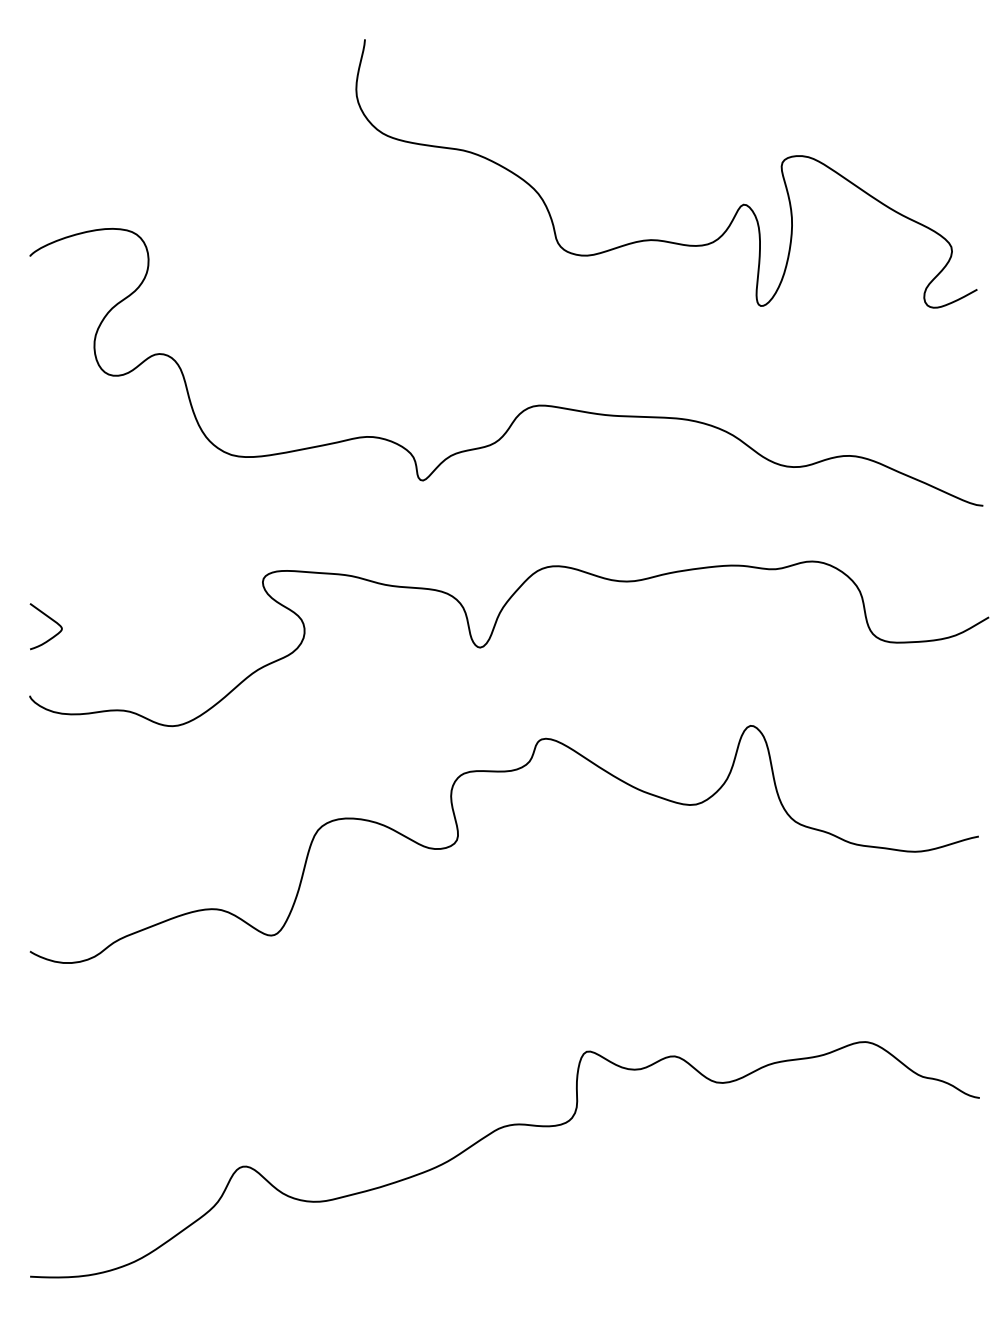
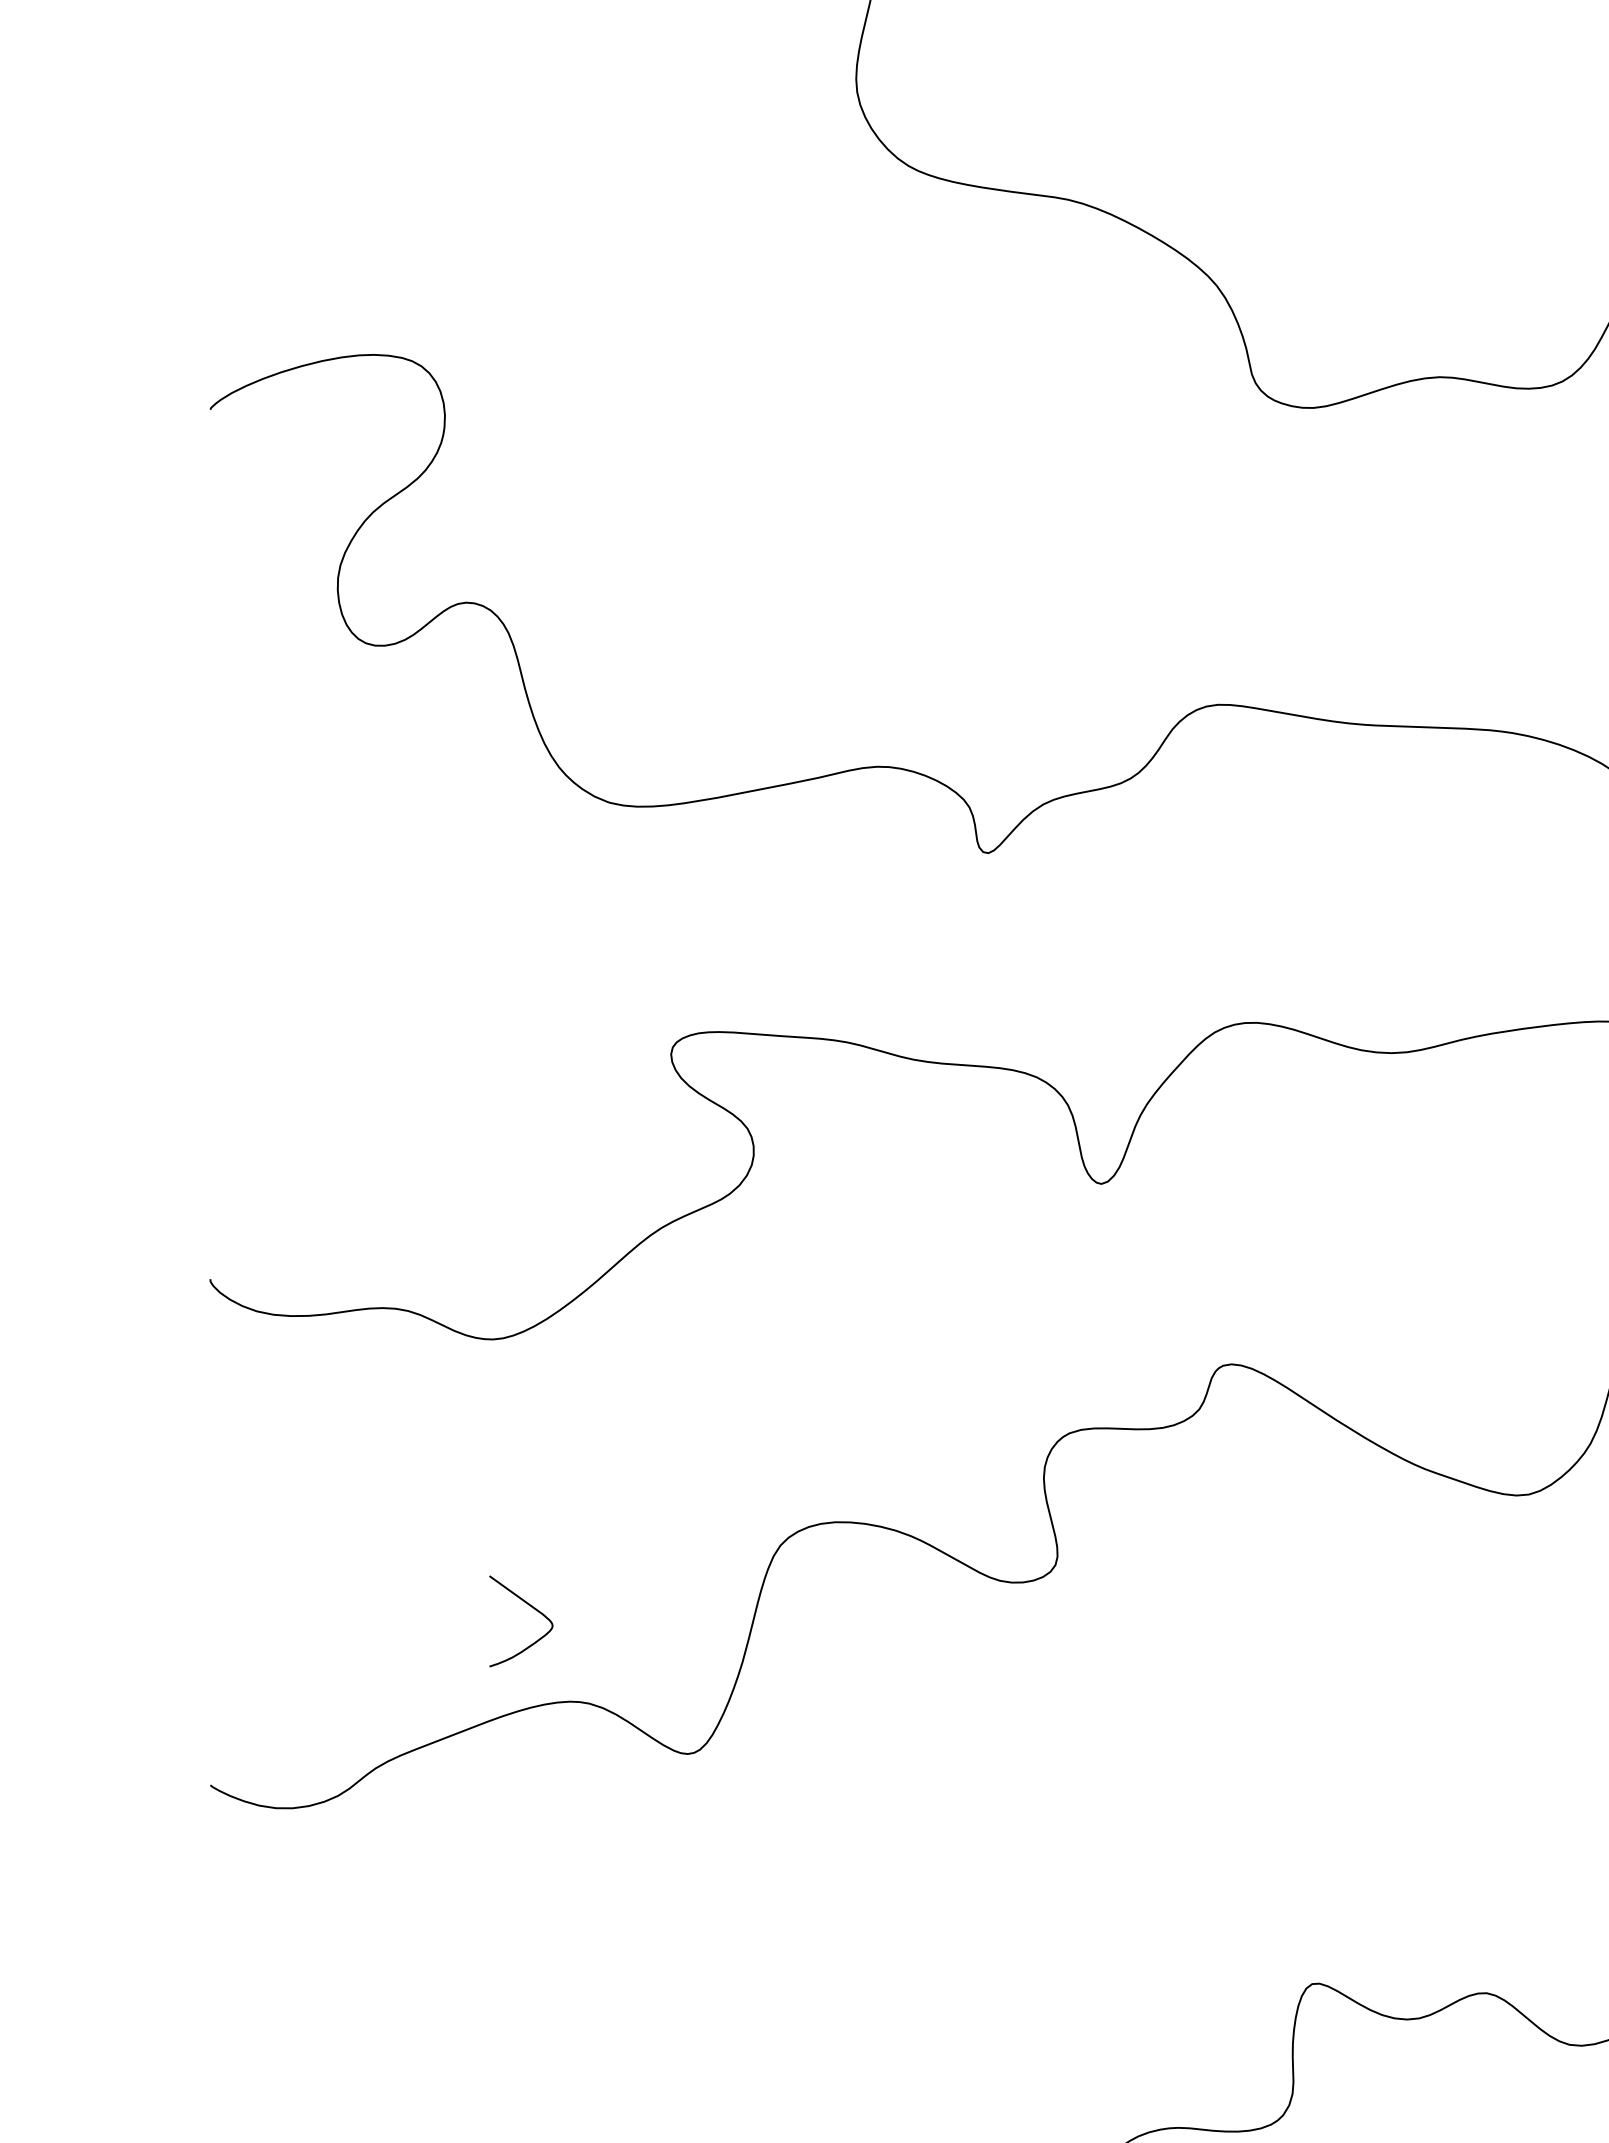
curve: (51, 620) -> (531, 1609), moved

